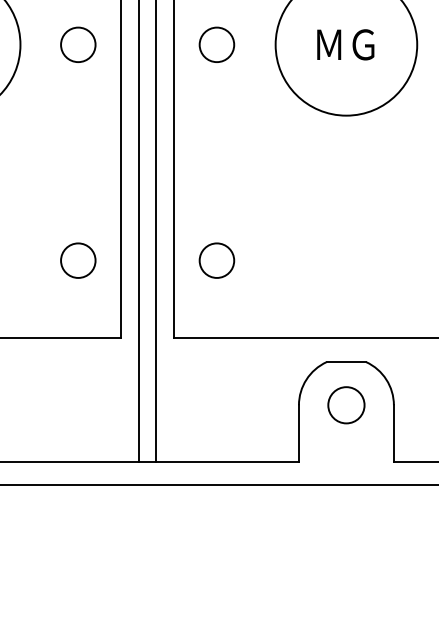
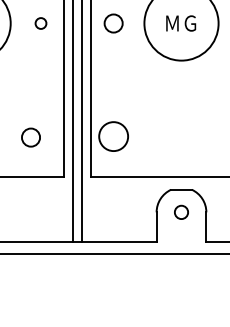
circle: (77, 44) -> (40, 23), size x0.6
circle: (77, 260) -> (30, 137), moved
circle: (216, 260) -> (113, 136), size x1.6
circle: (346, 405) -> (181, 212), size x0.7

